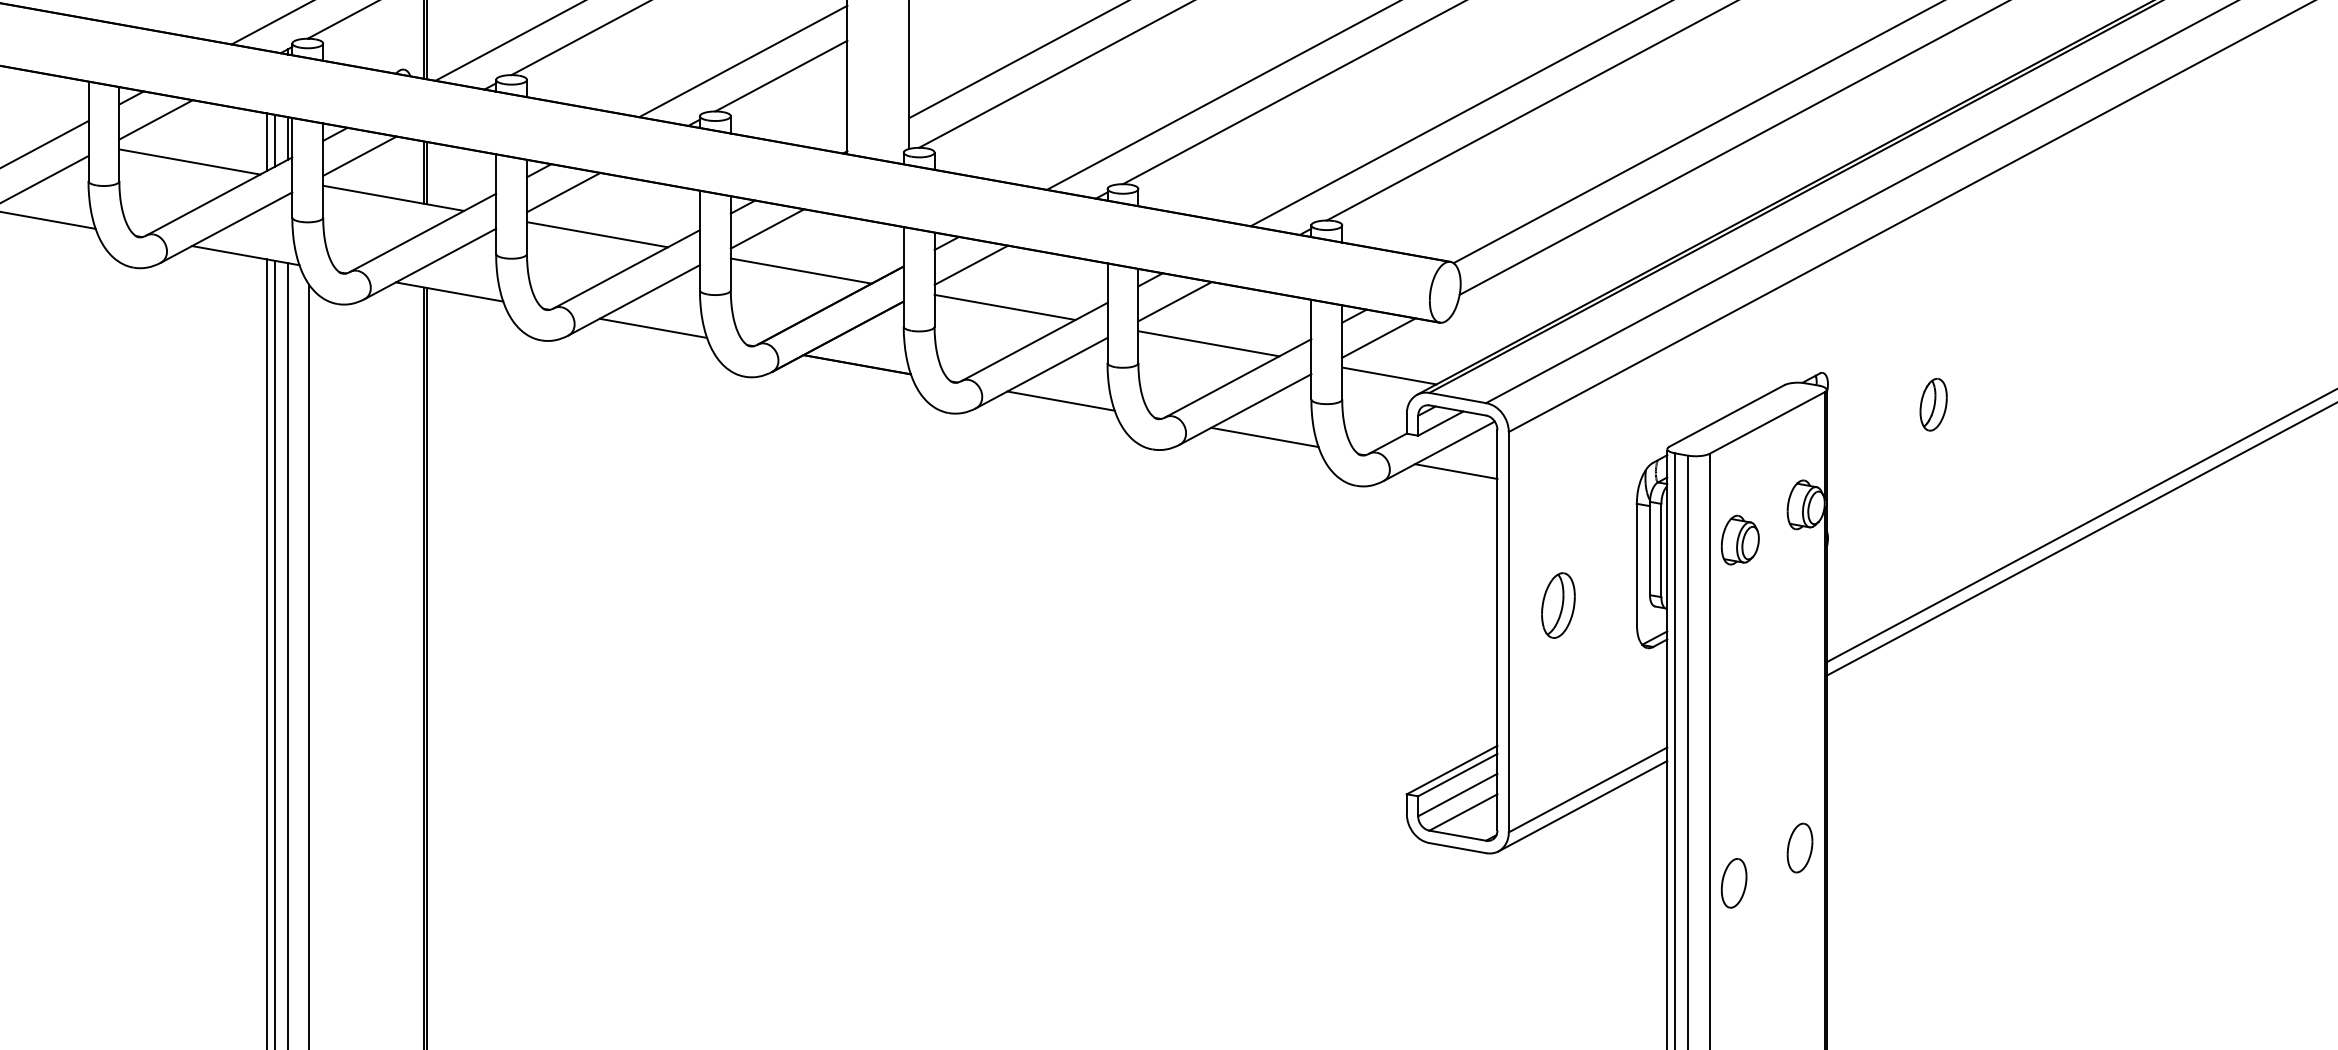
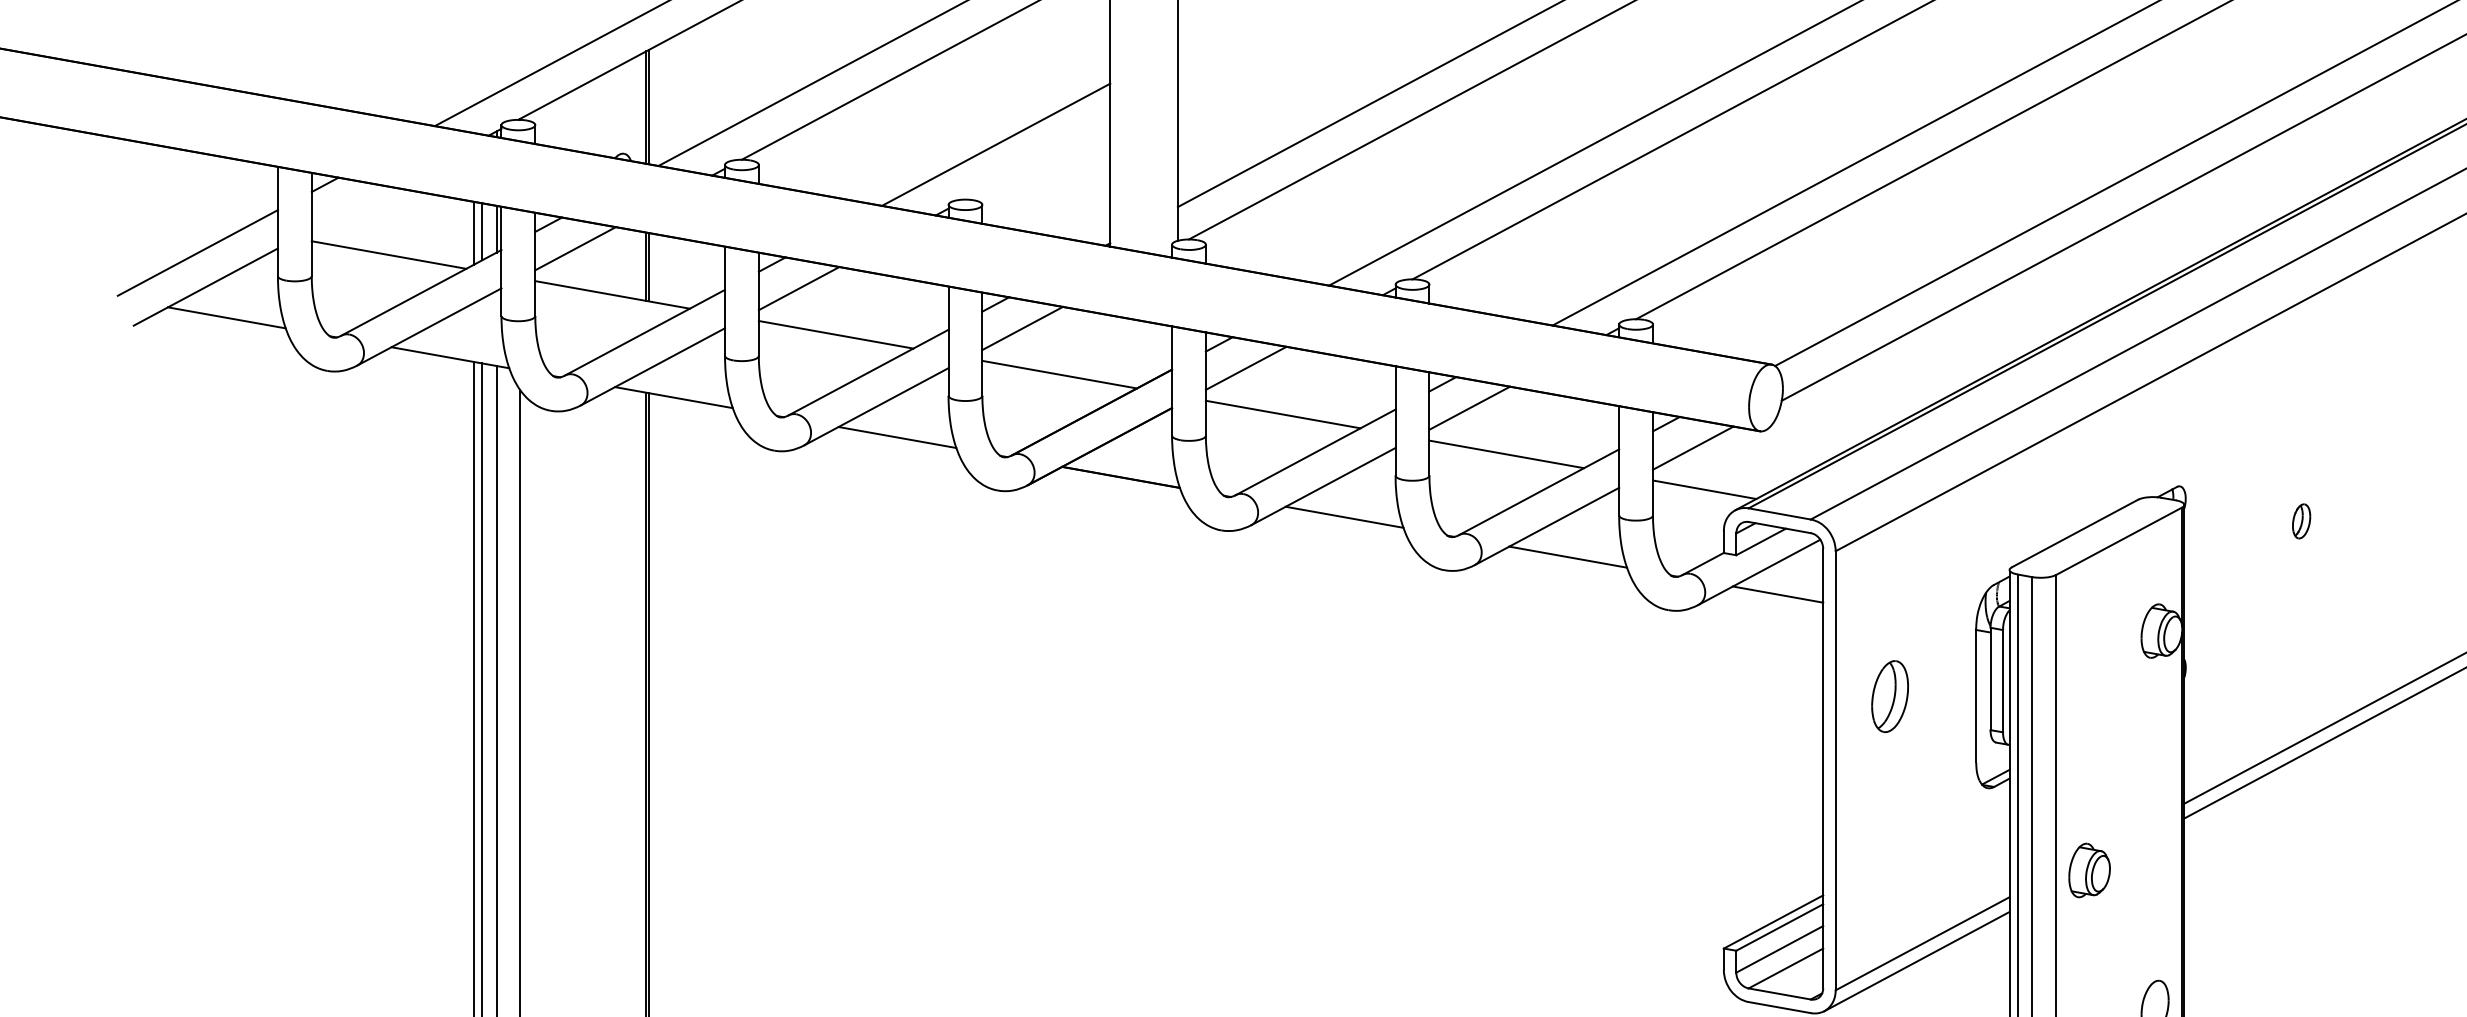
line: (781, 75) -> (1037, 160), removed
line: (155, 119) -> (351, 208), removed
part: (1933, 404) -> (2301, 521), size x0.6
part: (1739, 539) -> (2088, 869), moved
part: (1558, 605) -> (1890, 696), moved

